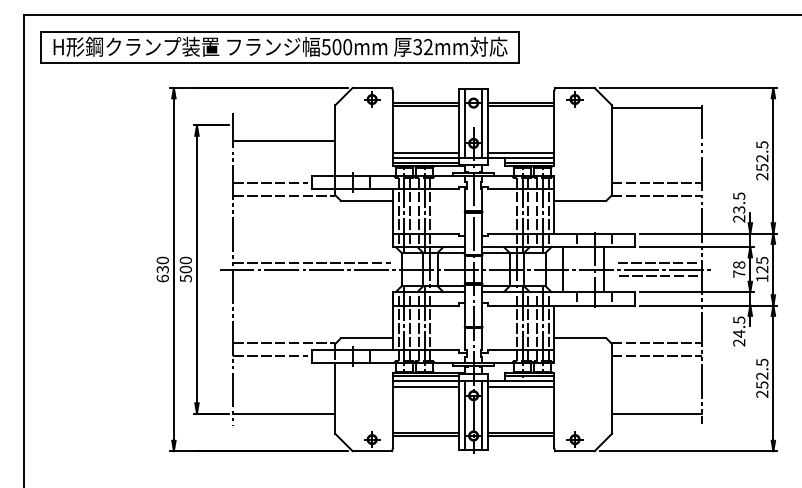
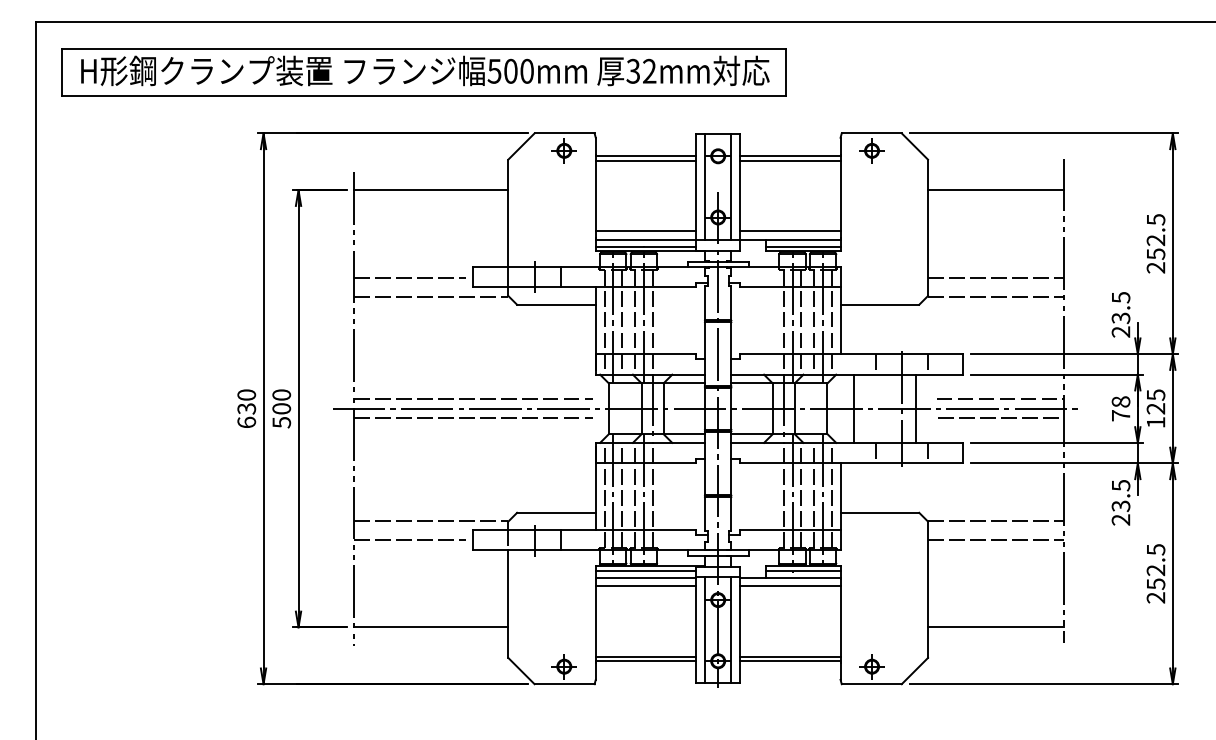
line: (656, 108) -> (995, 190), moved
line: (284, 141) -> (431, 190), moved
line: (311, 275) -> (472, 417), added
text: (739, 333) -> (1121, 505), 24.5 -> 23.5

